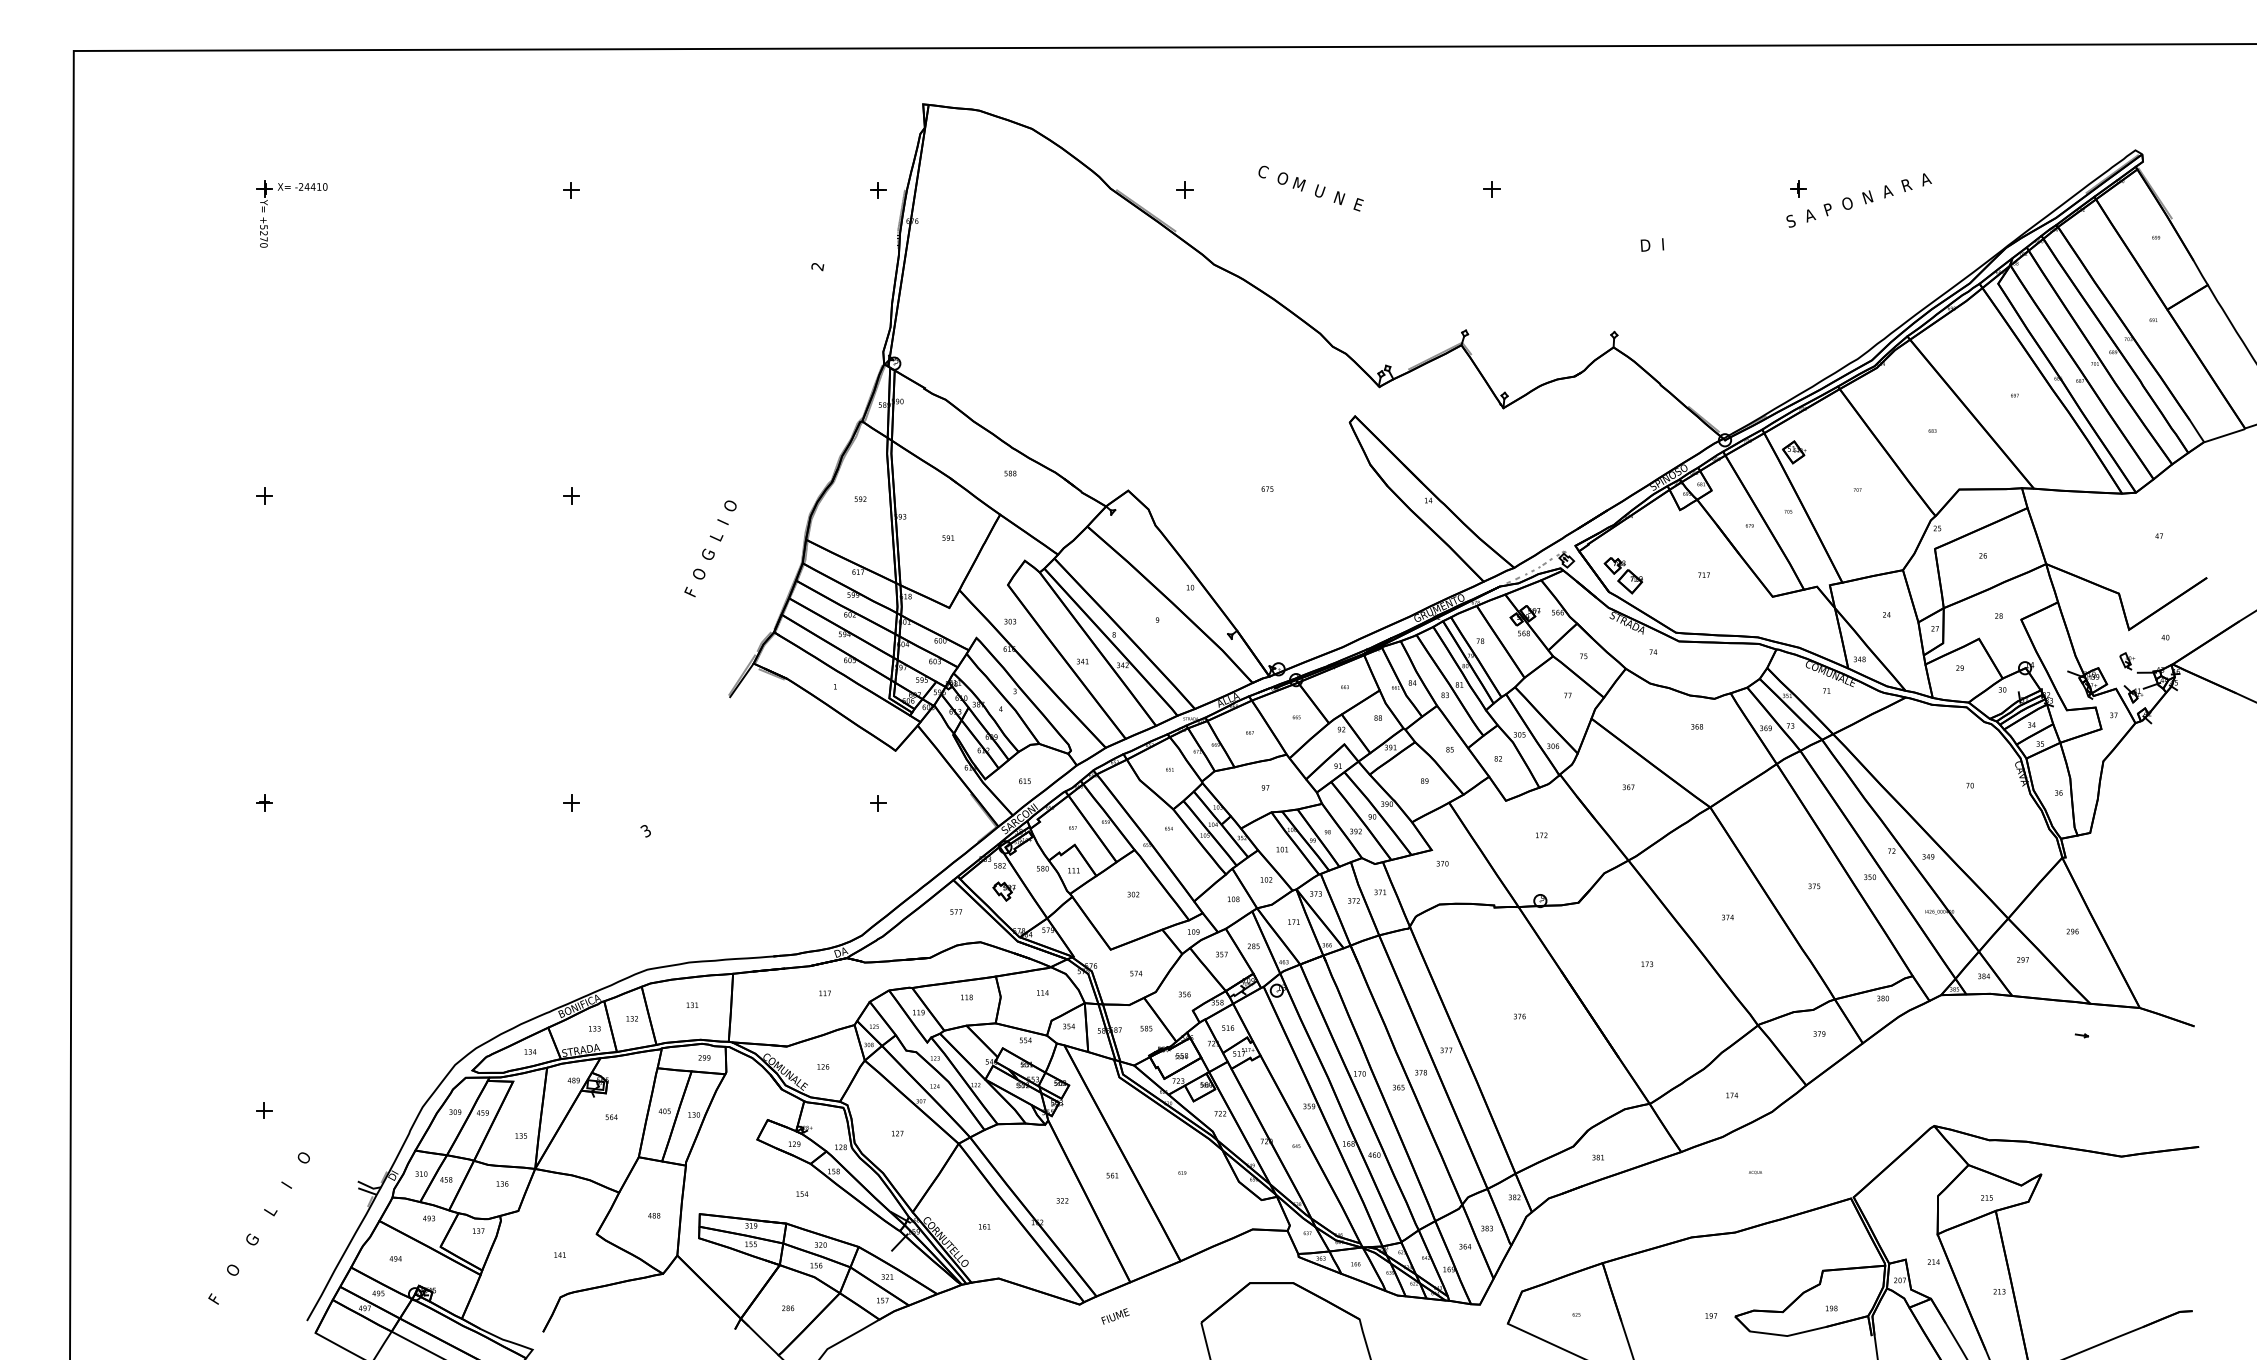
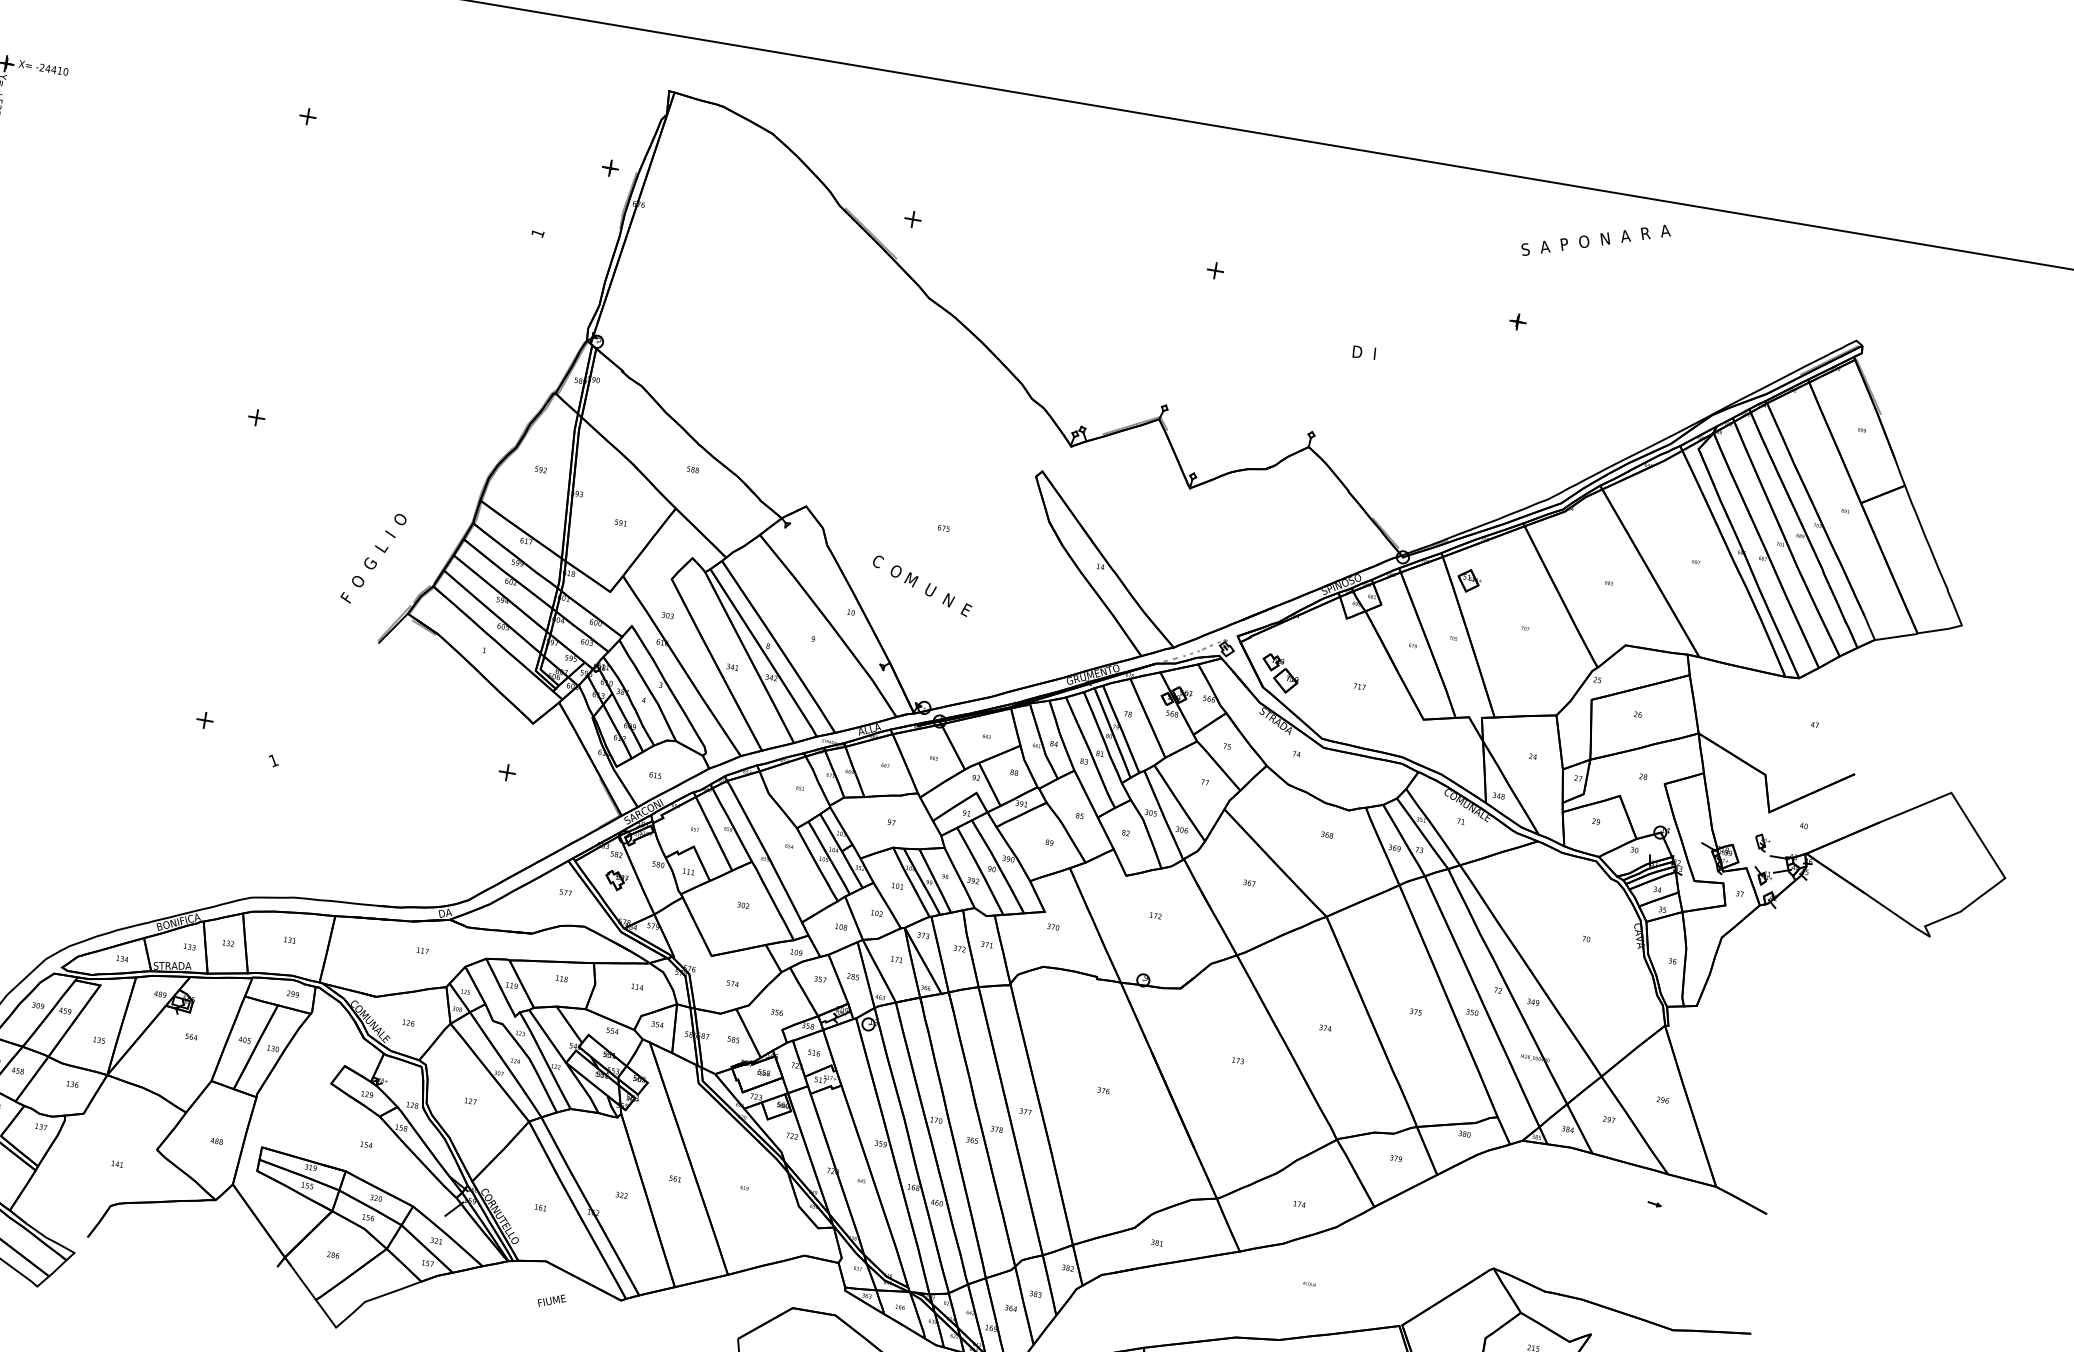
text: (1310, 188) -> (921, 585), moved
text: (1858, 200) -> (1595, 240), moved
text: (817, 267) -> (537, 234), 2 -> 1
text: (710, 548) -> (373, 558), moved
text: (645, 831) -> (272, 761), 3 -> 1
text: (1115, 1316) -> (552, 1300), moved

